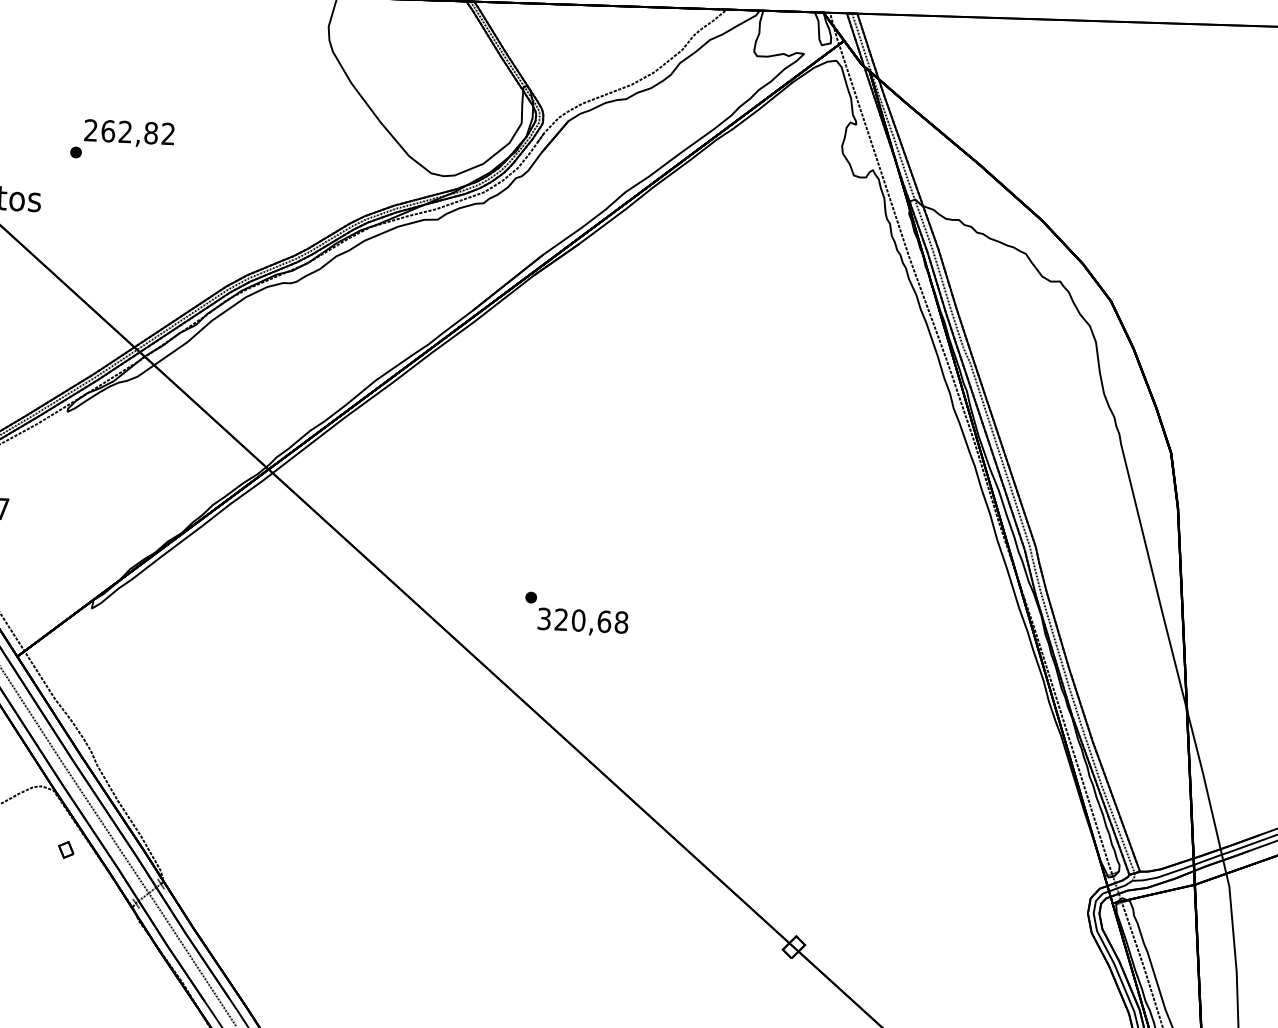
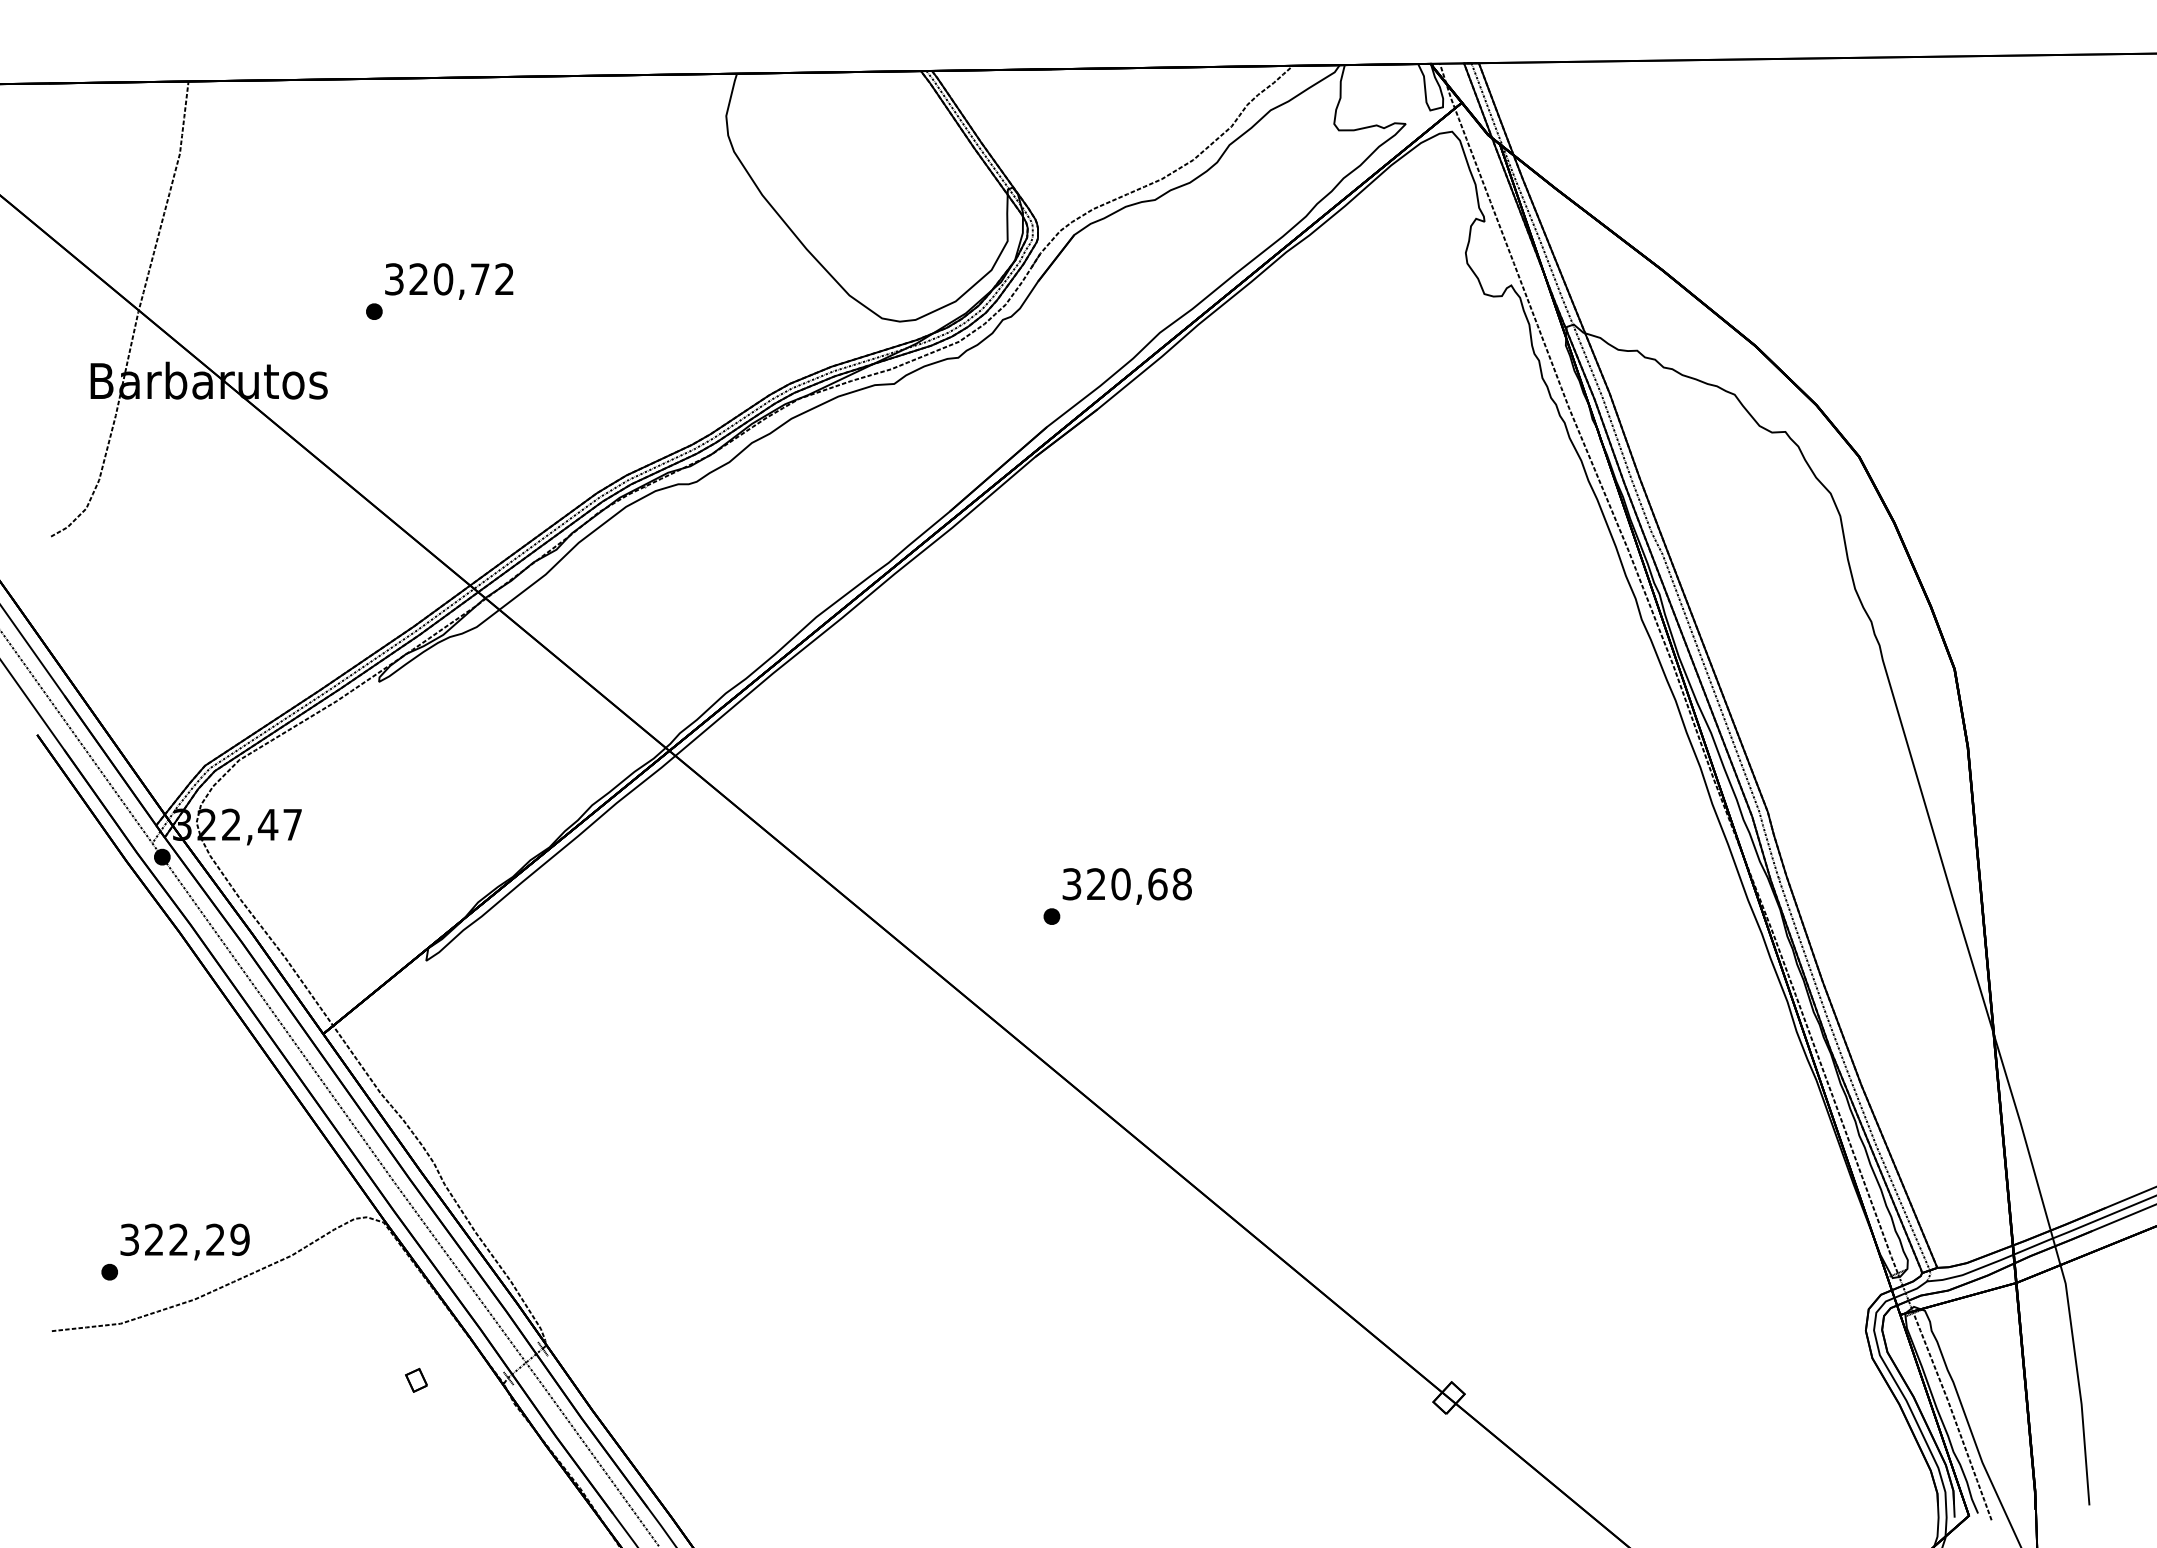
text: (121, 131) -> (437, 279), 262,82 -> 320,72
text: (582, 622) -> (1126, 886), moved
part: (66, 849) -> (416, 1379), moved

